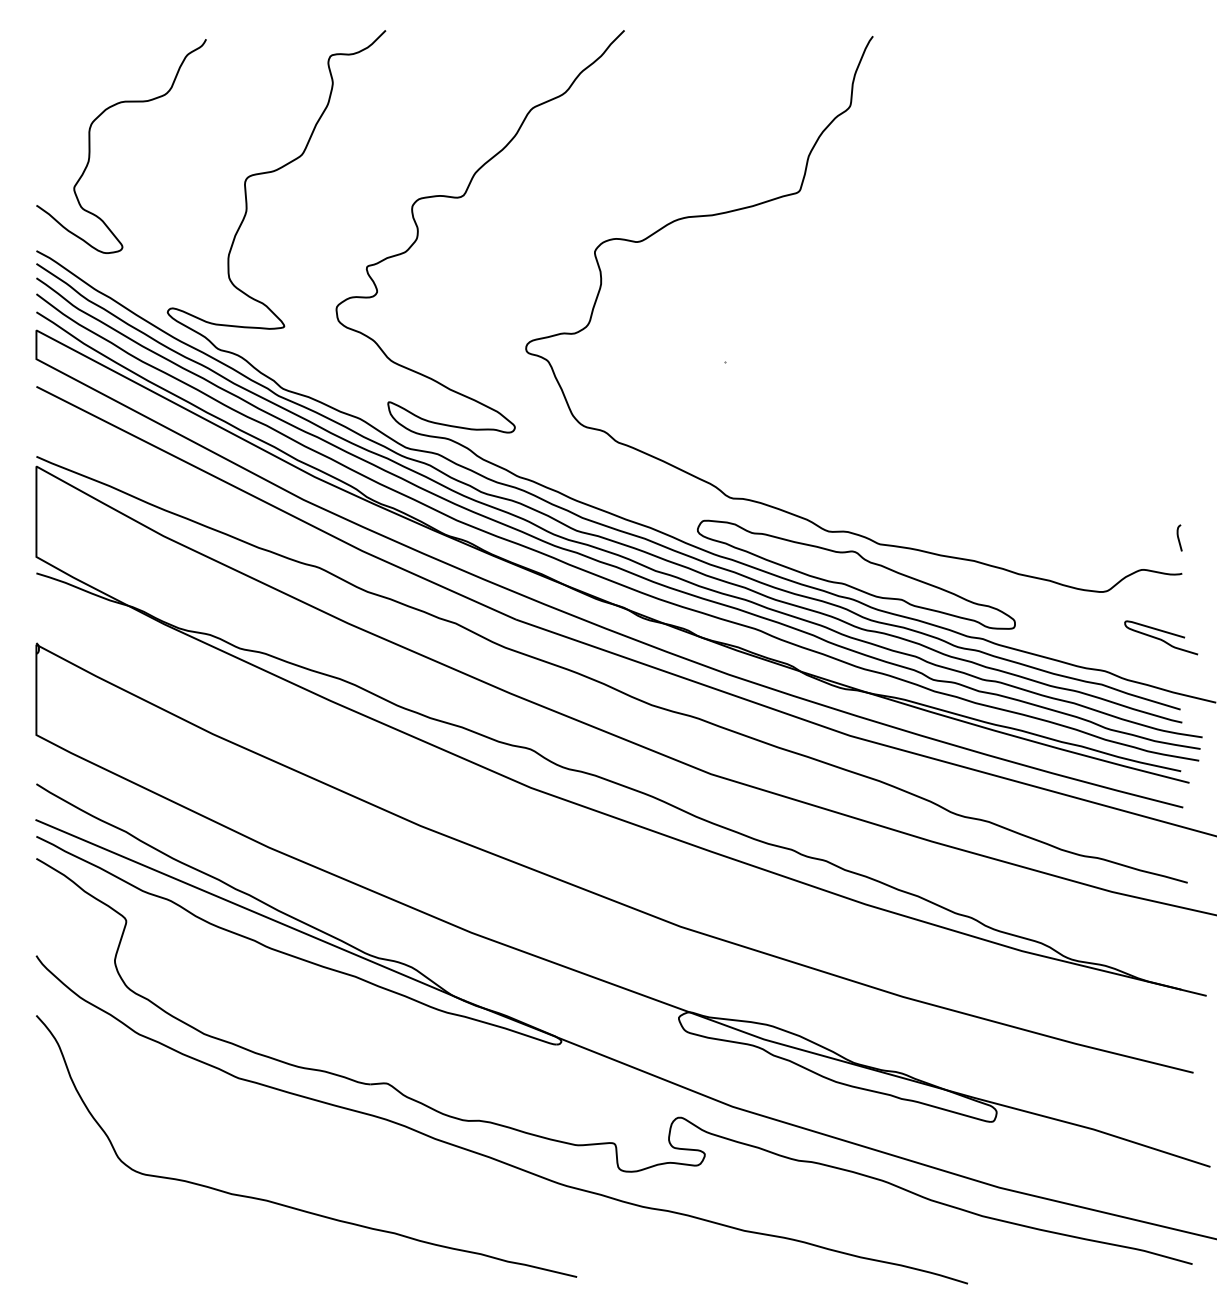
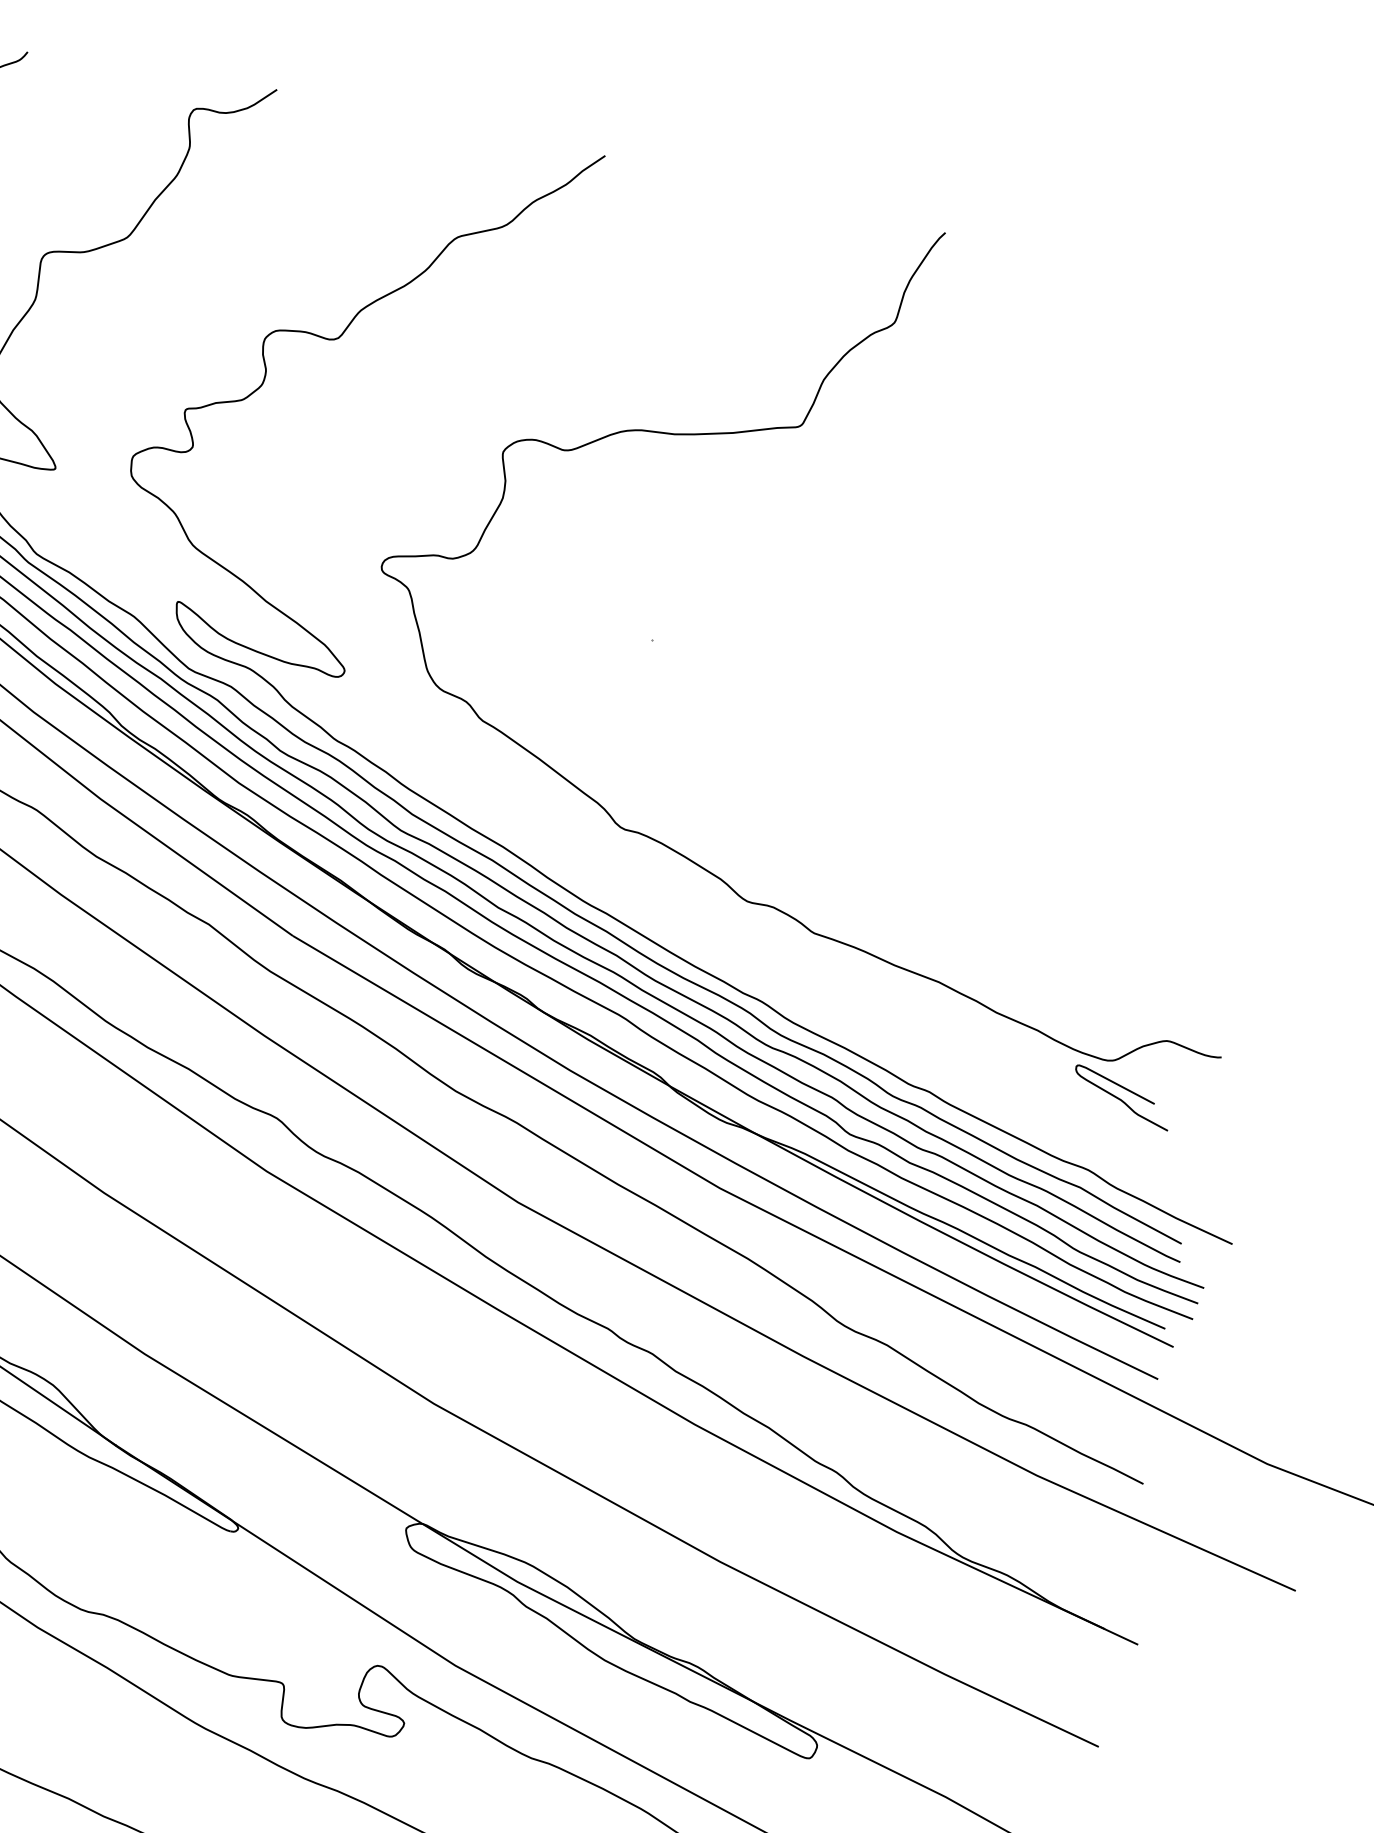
curve: (1179, 537) -> (1227, 1006), removed
part: (856, 574) -> (773, 968), removed
curve: (1160, 638) -> (1120, 1098), moved

